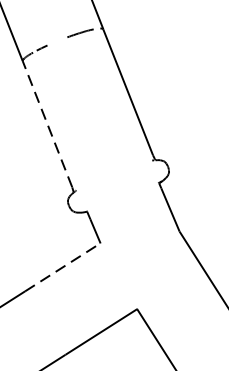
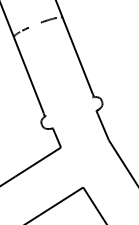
line: (46, 122) -> (28, 74), dashed -> solid
line: (63, 266) -> (38, 161), dashed -> solid

